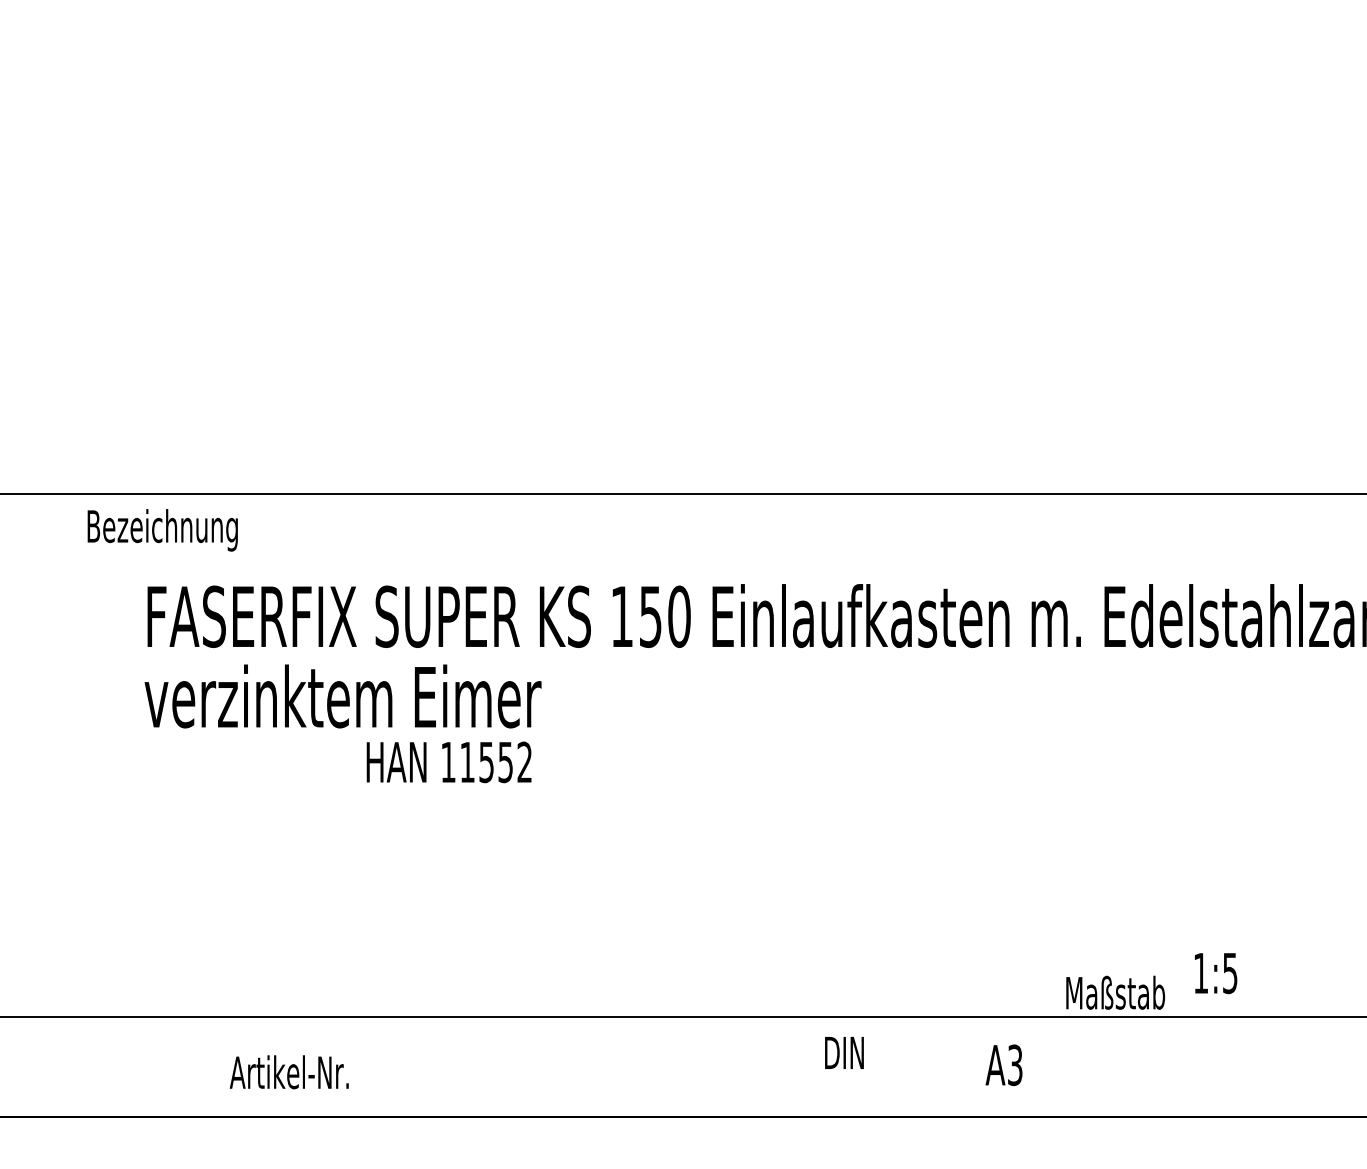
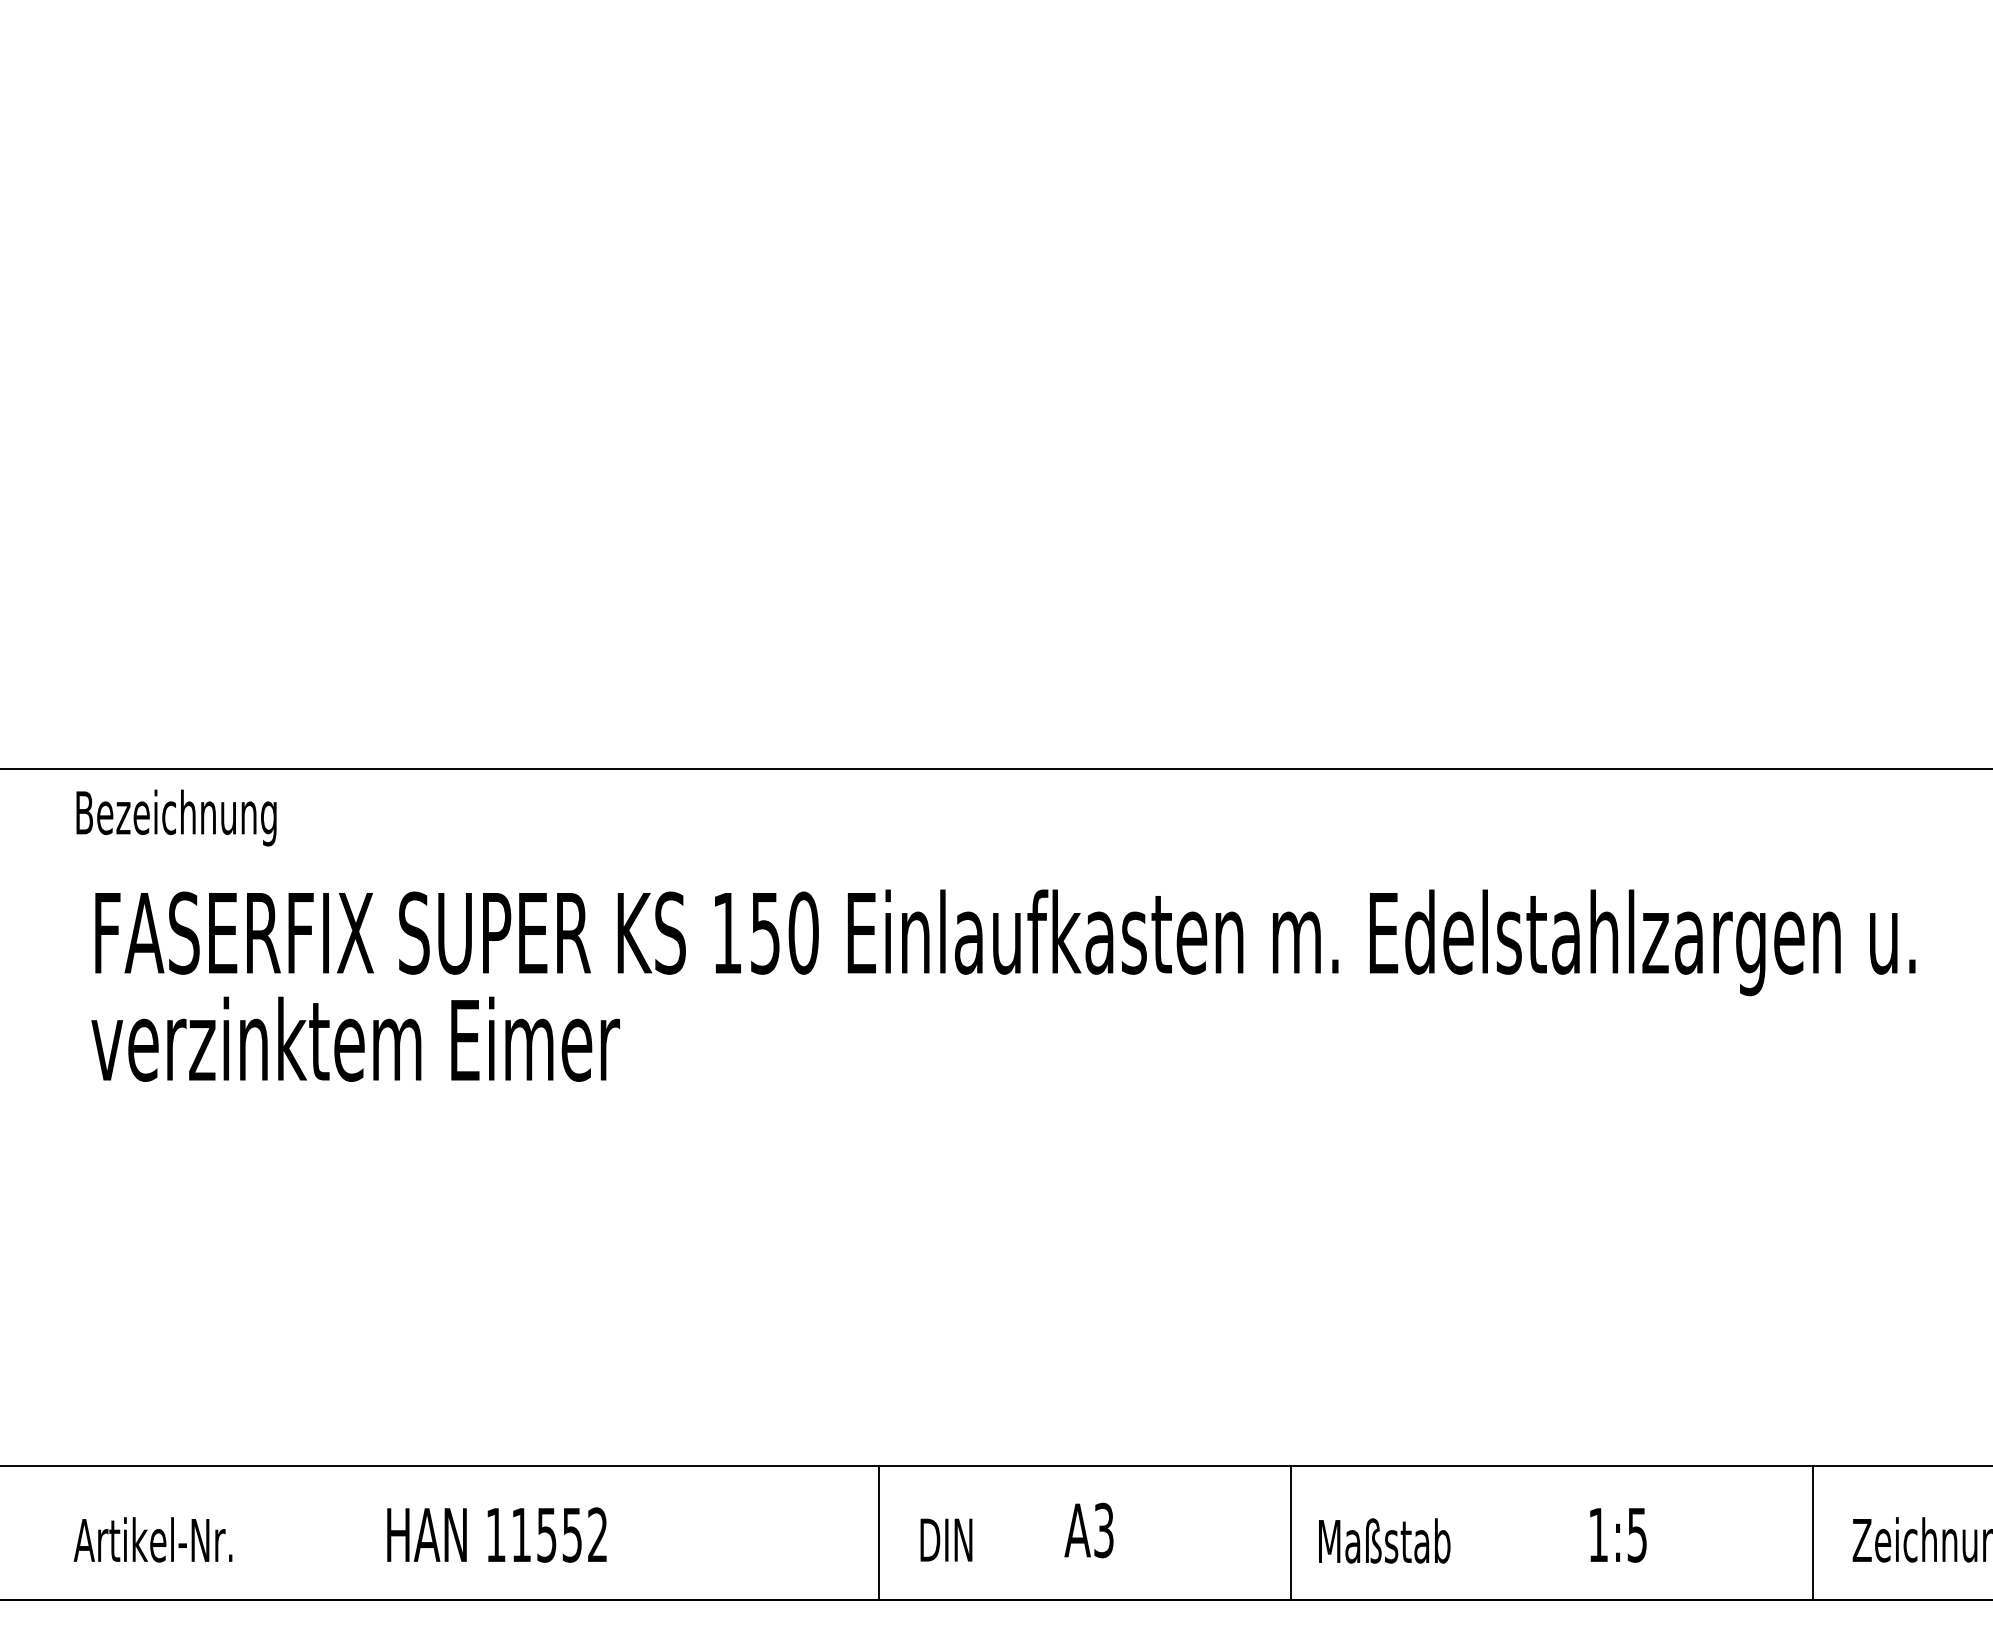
text: (162, 529) -> (176, 817), moved
text: (448, 761) -> (496, 1534), moved
text: (1216, 973) -> (1618, 1535), moved
text: (1115, 992) -> (1384, 1540), moved
text: (844, 1052) -> (946, 1539), moved
text: (1003, 1065) -> (1088, 1530), moved
line: (736, 1066) -> (879, 1532), added
line: (1045, 1066) -> (1291, 1532), added
text: (288, 1072) -> (152, 1539), moved

